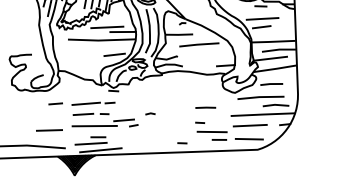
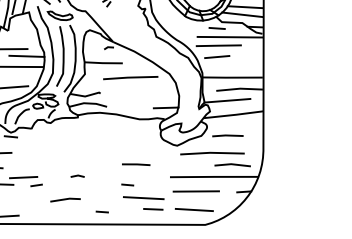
line: (270, 12) -> (230, 37), added
line: (150, 113) -> (77, 175), moved
line: (155, 135) -> (65, 199), added

